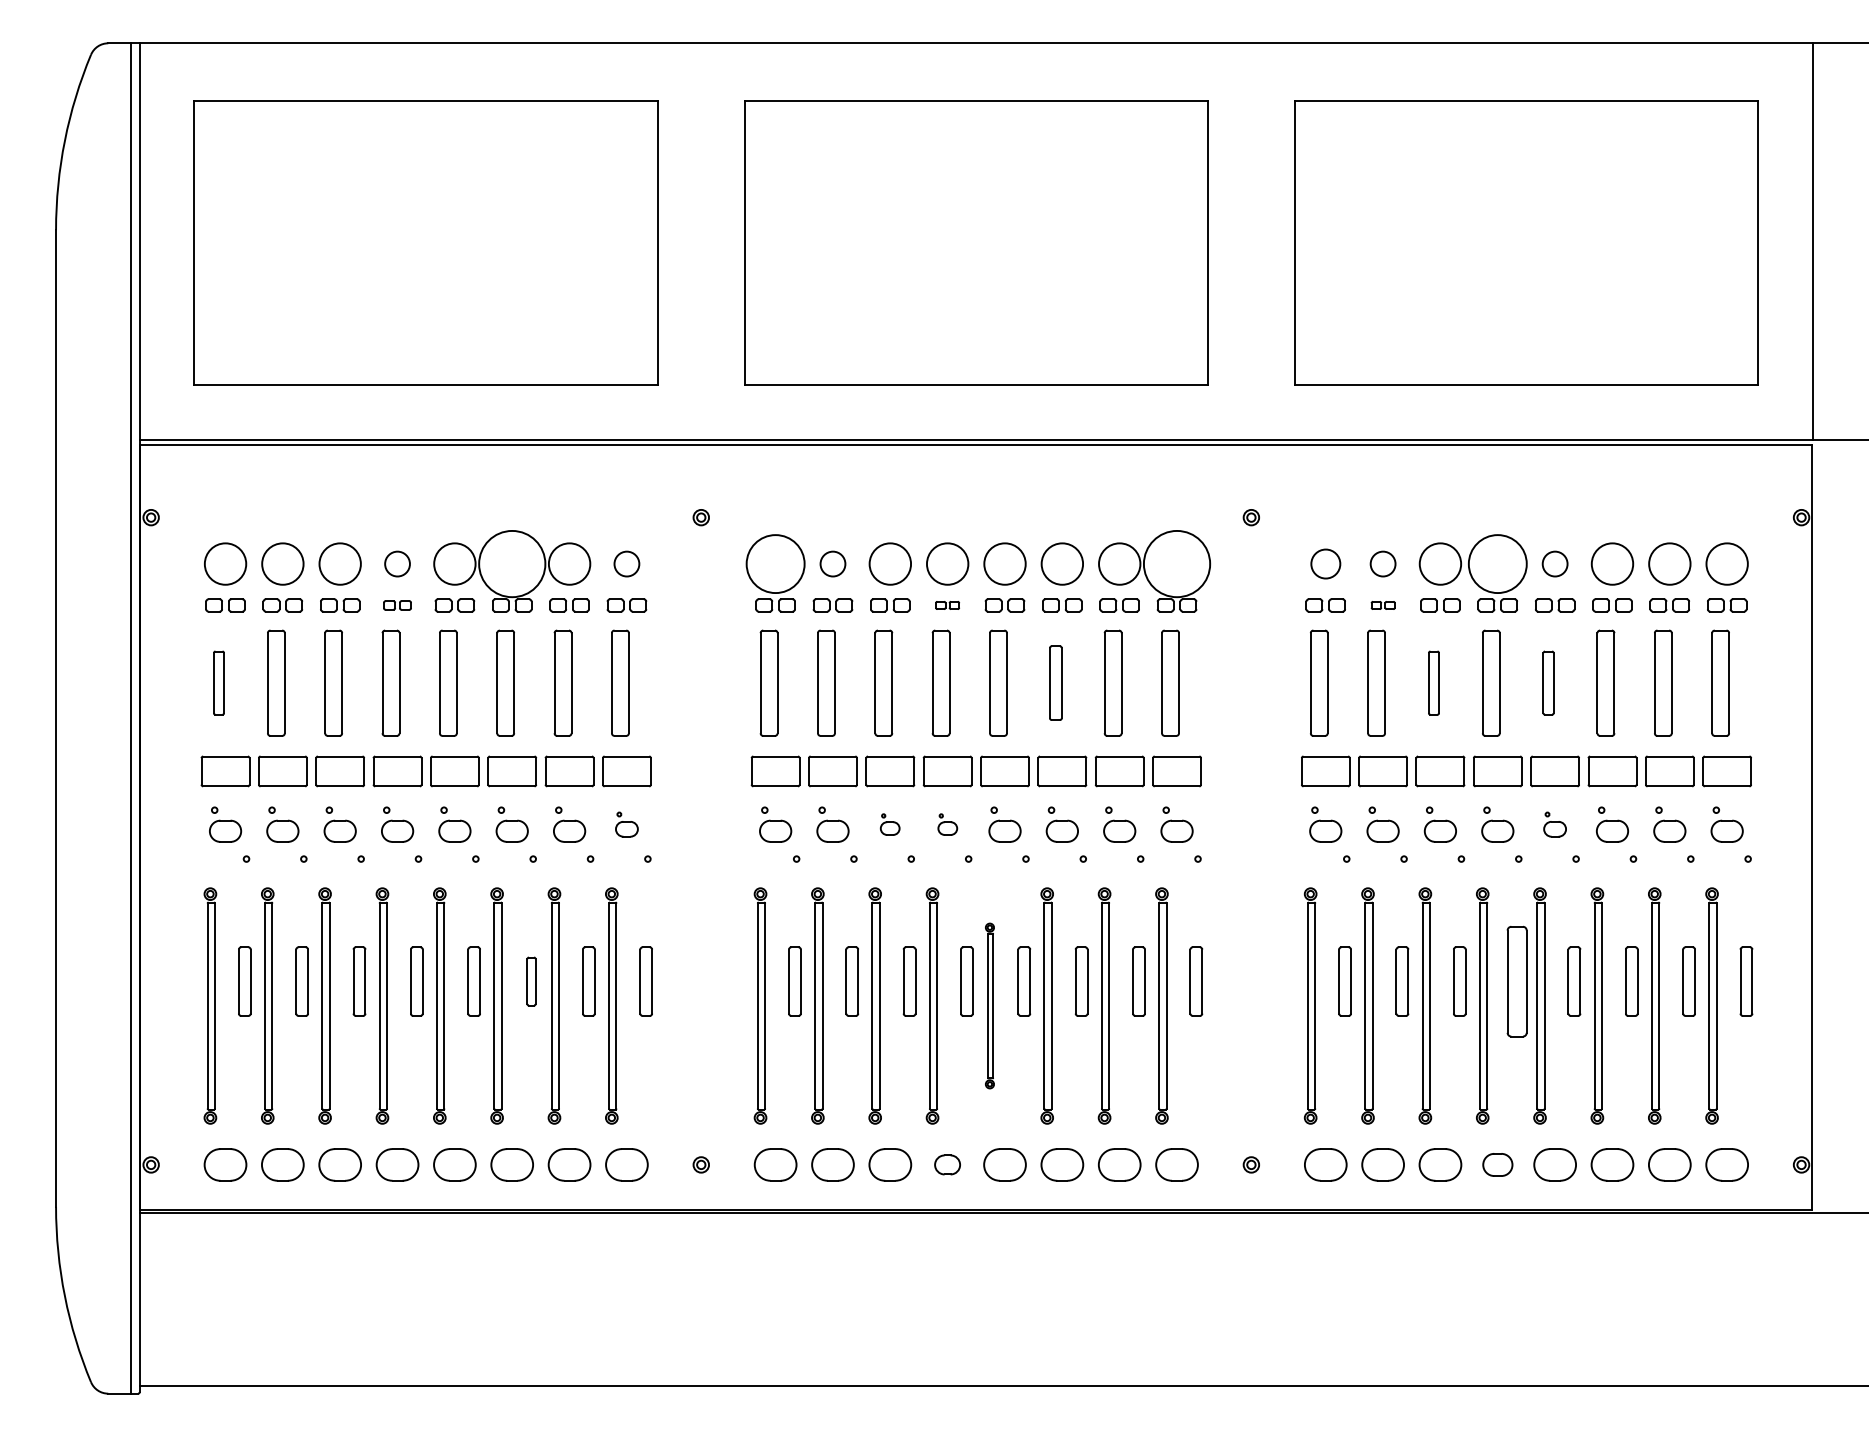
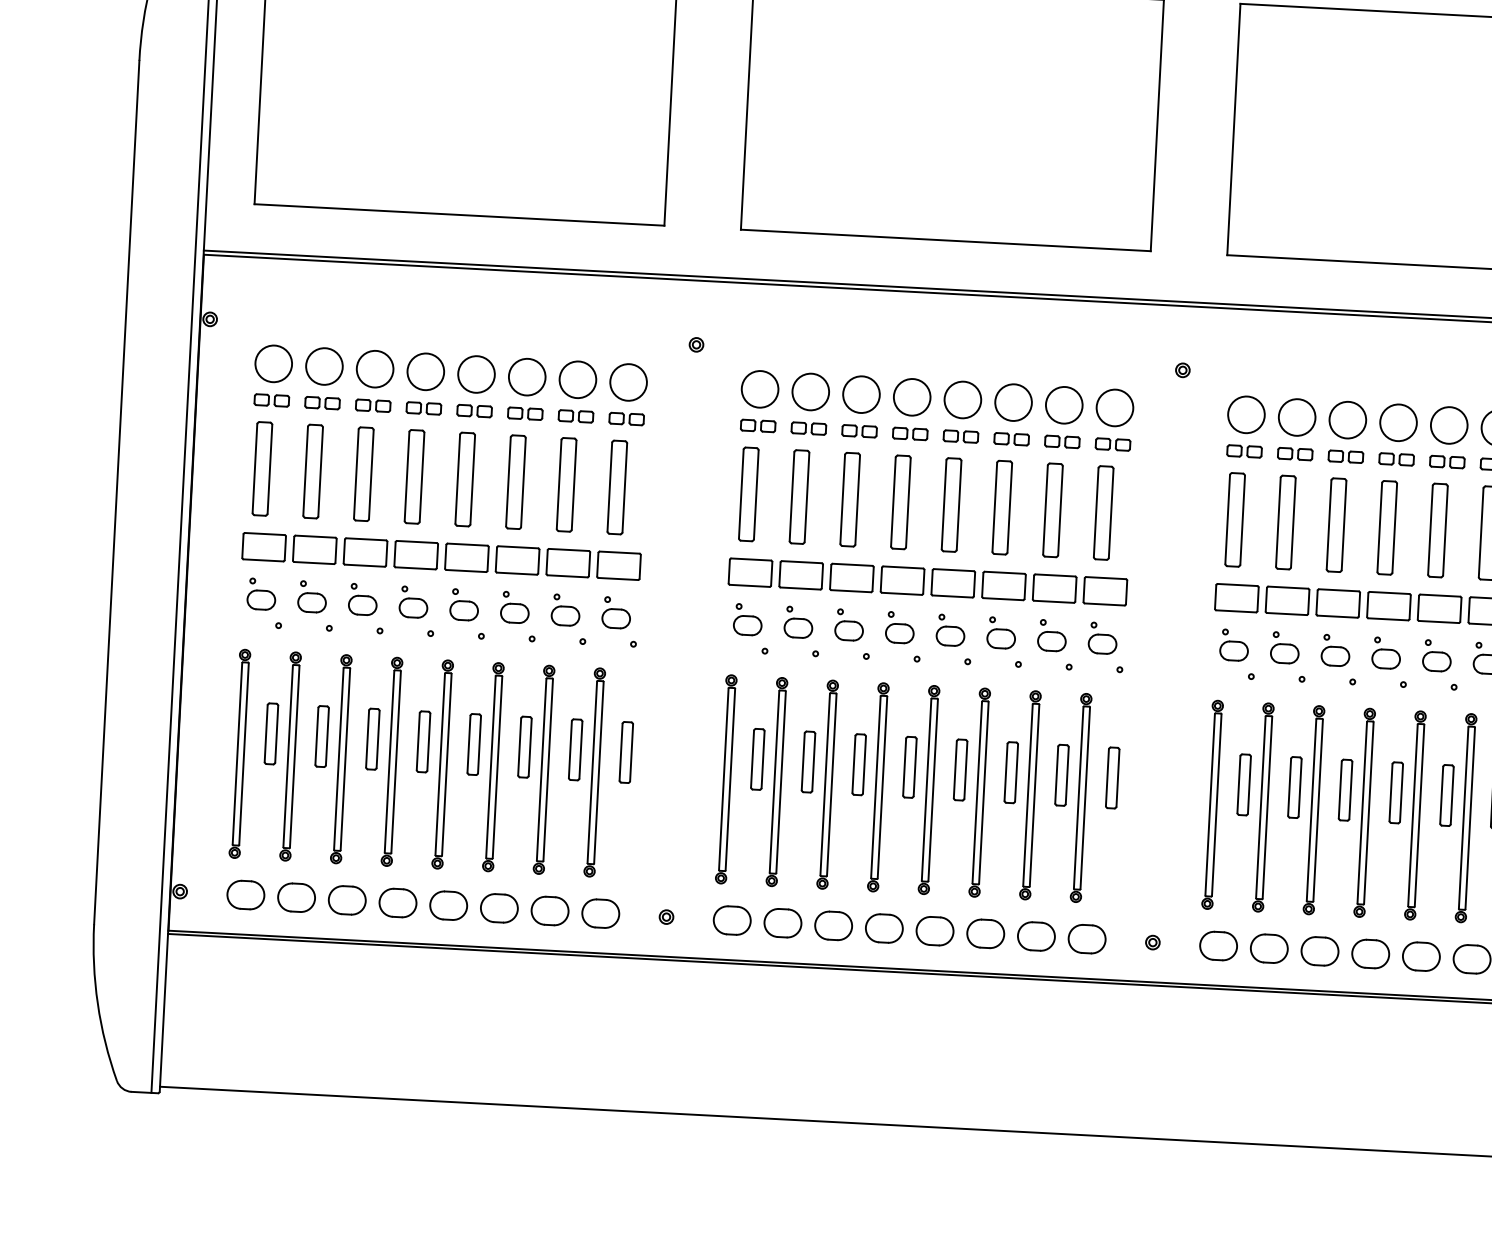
circle: (397, 563) -> (425, 371), size x1.67
circle: (511, 563) -> (526, 376), size x0.62
circle: (626, 563) -> (628, 381), size x1.67
circle: (775, 563) -> (760, 388), size x0.71
circle: (832, 563) -> (810, 391), size x1.67
circle: (1176, 563) -> (1114, 407), size x0.62
circle: (1325, 563) -> (1246, 414), size x1.43
circle: (1382, 563) -> (1296, 416), size x1.67
circle: (1497, 563) -> (1398, 422), size x0.71
circle: (1554, 563) -> (1448, 424), size x1.67
part: (397, 605) -> (423, 408), size x1.43
part: (947, 605) -> (910, 433), size x1.67
part: (1383, 605) -> (1295, 454), size x1.67
part: (218, 682) -> (262, 468), size x1.67
part: (1055, 682) -> (1002, 507), size x1.43
part: (1433, 682) -> (1336, 524), size x1.67
part: (1548, 682) -> (1437, 529), size x1.67
part: (626, 824) -> (616, 612), size x1.43
part: (889, 824) -> (848, 624), size x1.67
part: (947, 824) -> (899, 627), size x1.67
part: (1554, 824) -> (1436, 655), size x1.43
part: (531, 981) -> (524, 747), size x1.43
part: (1516, 981) -> (1395, 792), size x0.62
part: (989, 1005) -> (928, 789), size x1.43
part: (947, 1164) -> (884, 928), size x1.67
part: (1497, 1164) -> (1370, 953), size x1.43

